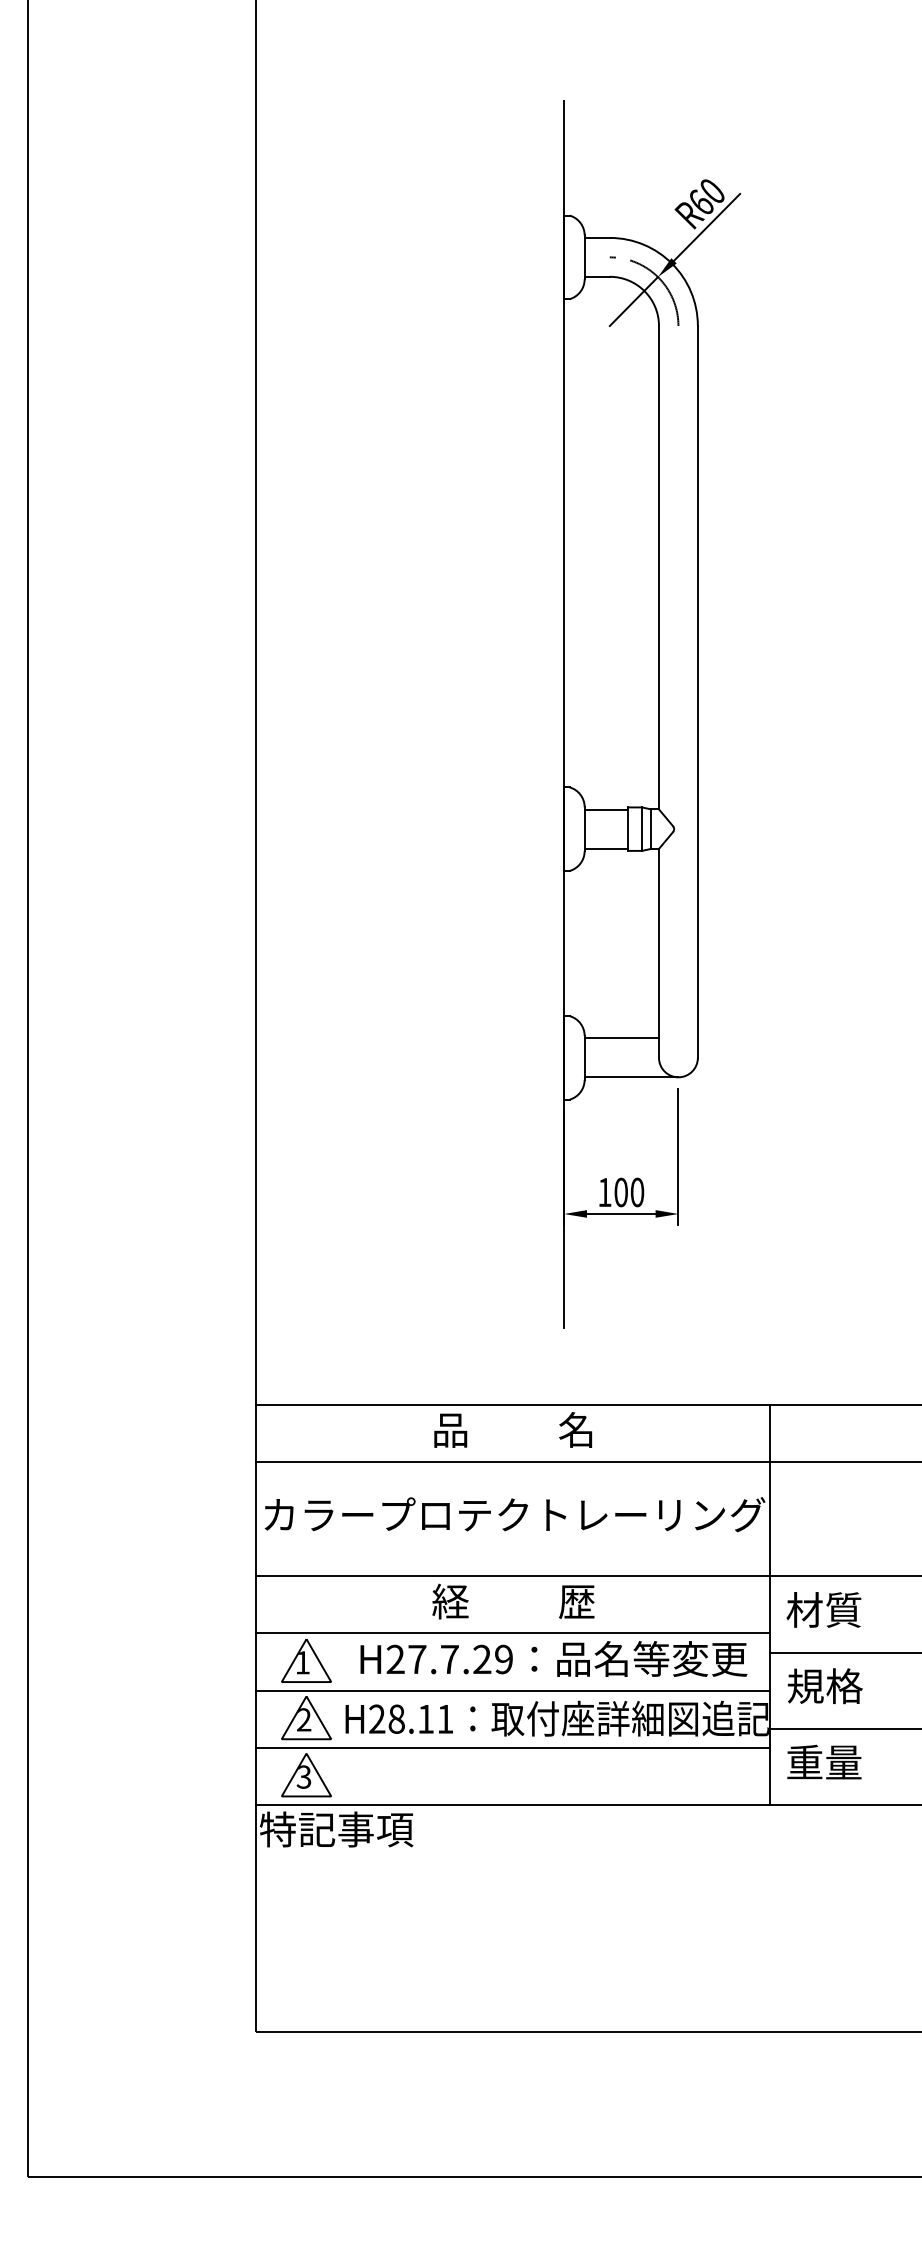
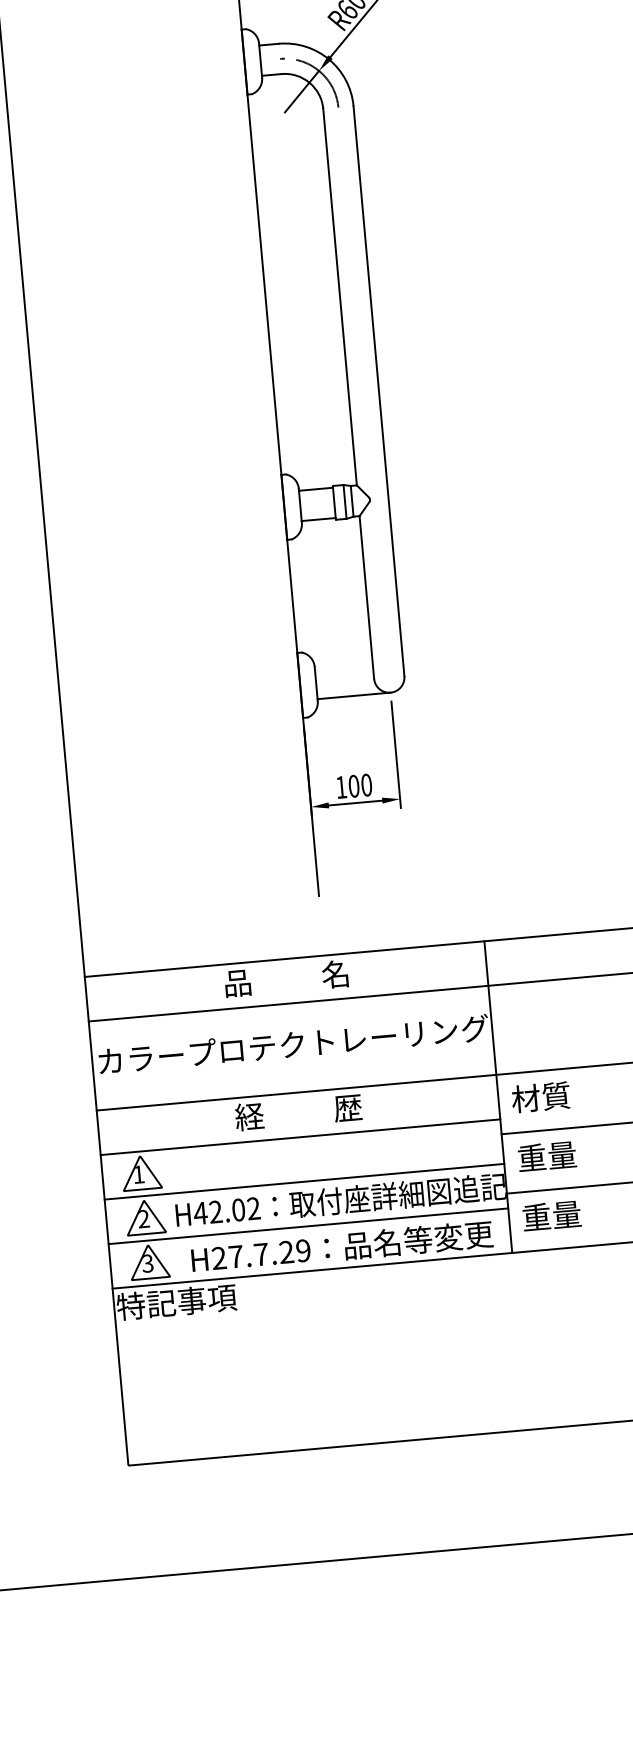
line: (621, 1038) -> (343, 666), removed
text: (553, 1658) -> (341, 1246), moved
text: (824, 1686) -> (546, 1156), 規格 -> 重量
text: (410, 1718) -> (226, 1210), H28.11 -> H42.02

